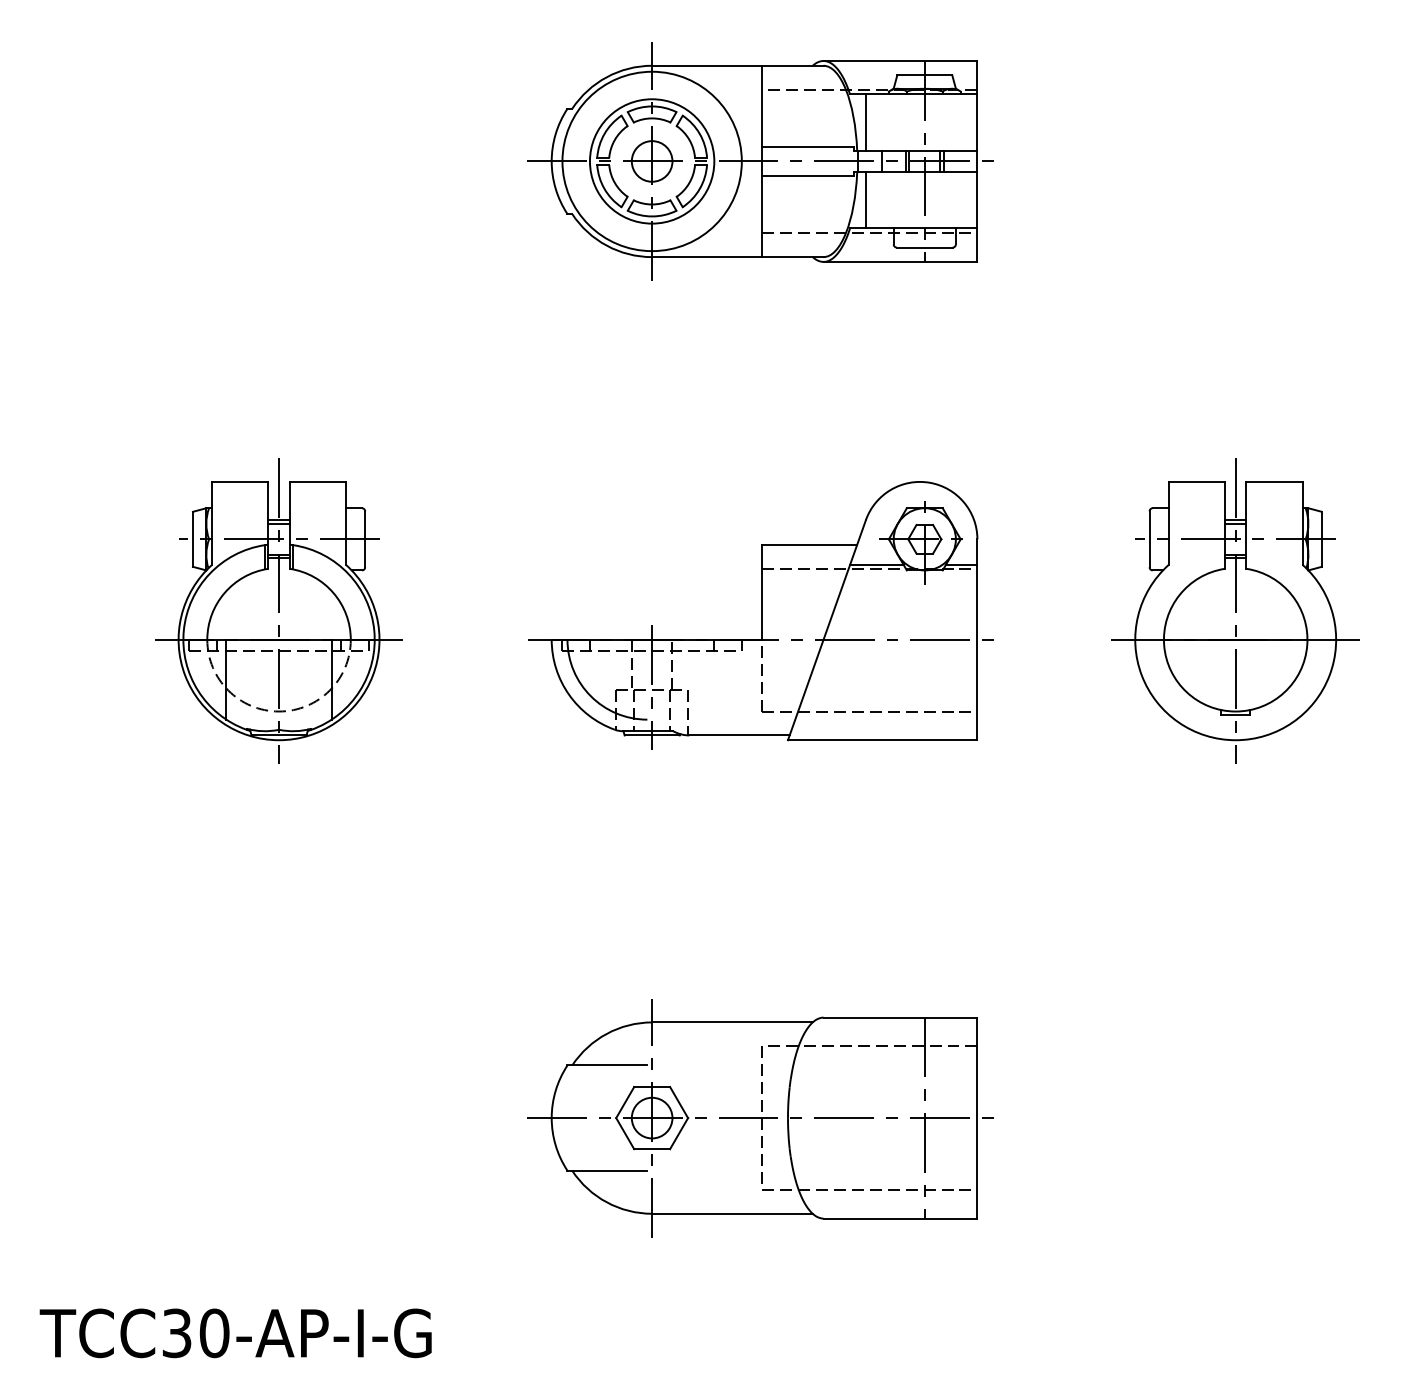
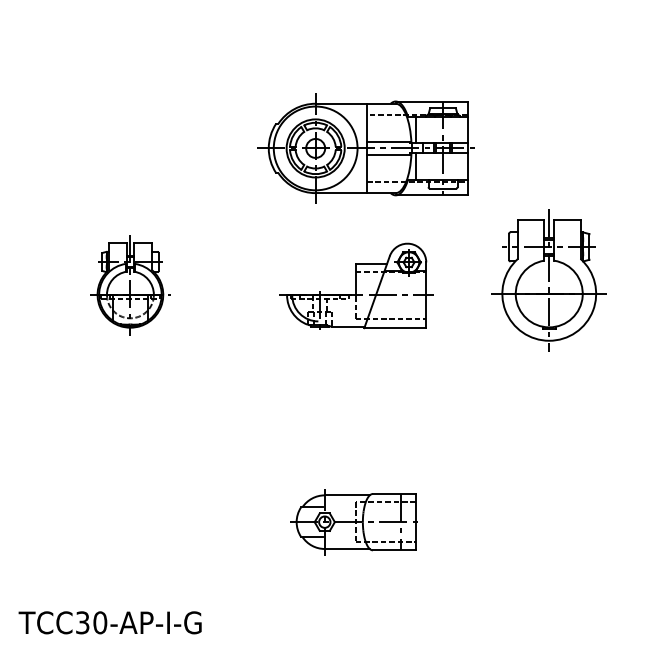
part: (758, 161) -> (365, 148), moved
part: (279, 611) -> (130, 285), size x0.7
part: (1234, 611) -> (548, 280), moved
part: (760, 613) -> (355, 286), size x0.7
part: (758, 1116) -> (354, 521), size x0.6

